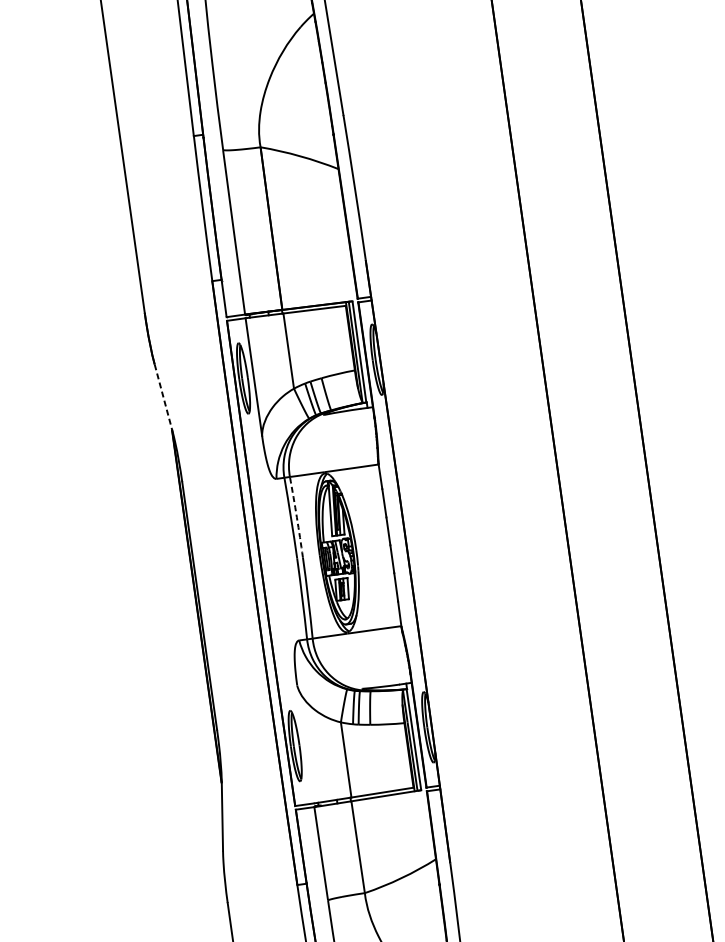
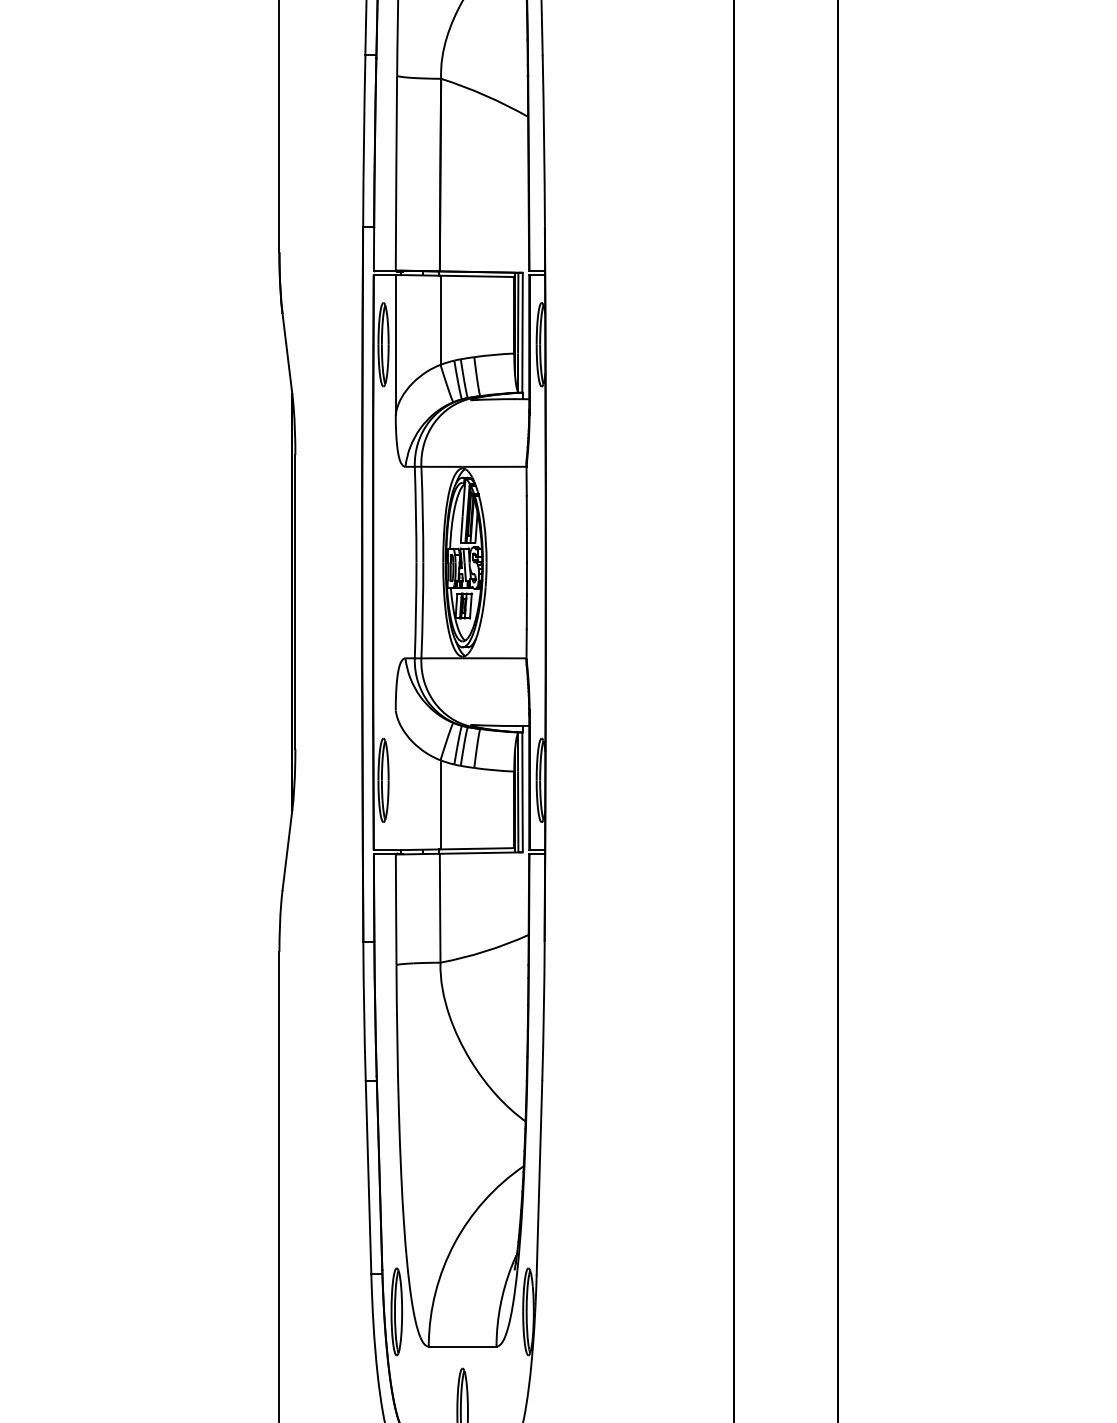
line: (163, 398) -> (287, 354), dashed -> solid
arc: (296, 517) -> (422, 514), dashed -> solid

